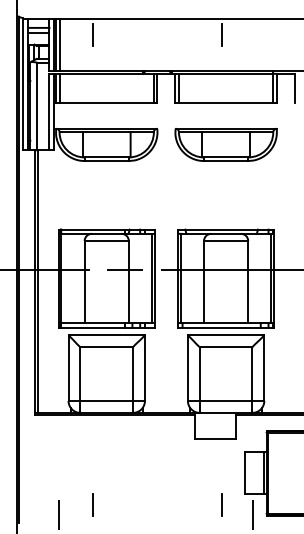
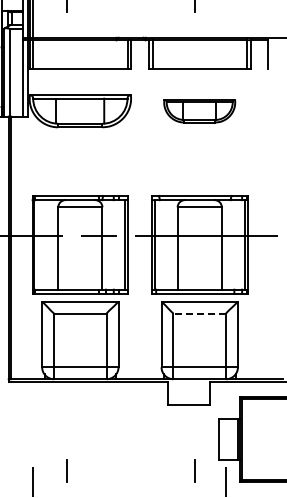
part: (225, 144) -> (199, 110), size x0.7
line: (225, 347) -> (199, 313), solid -> dashed

